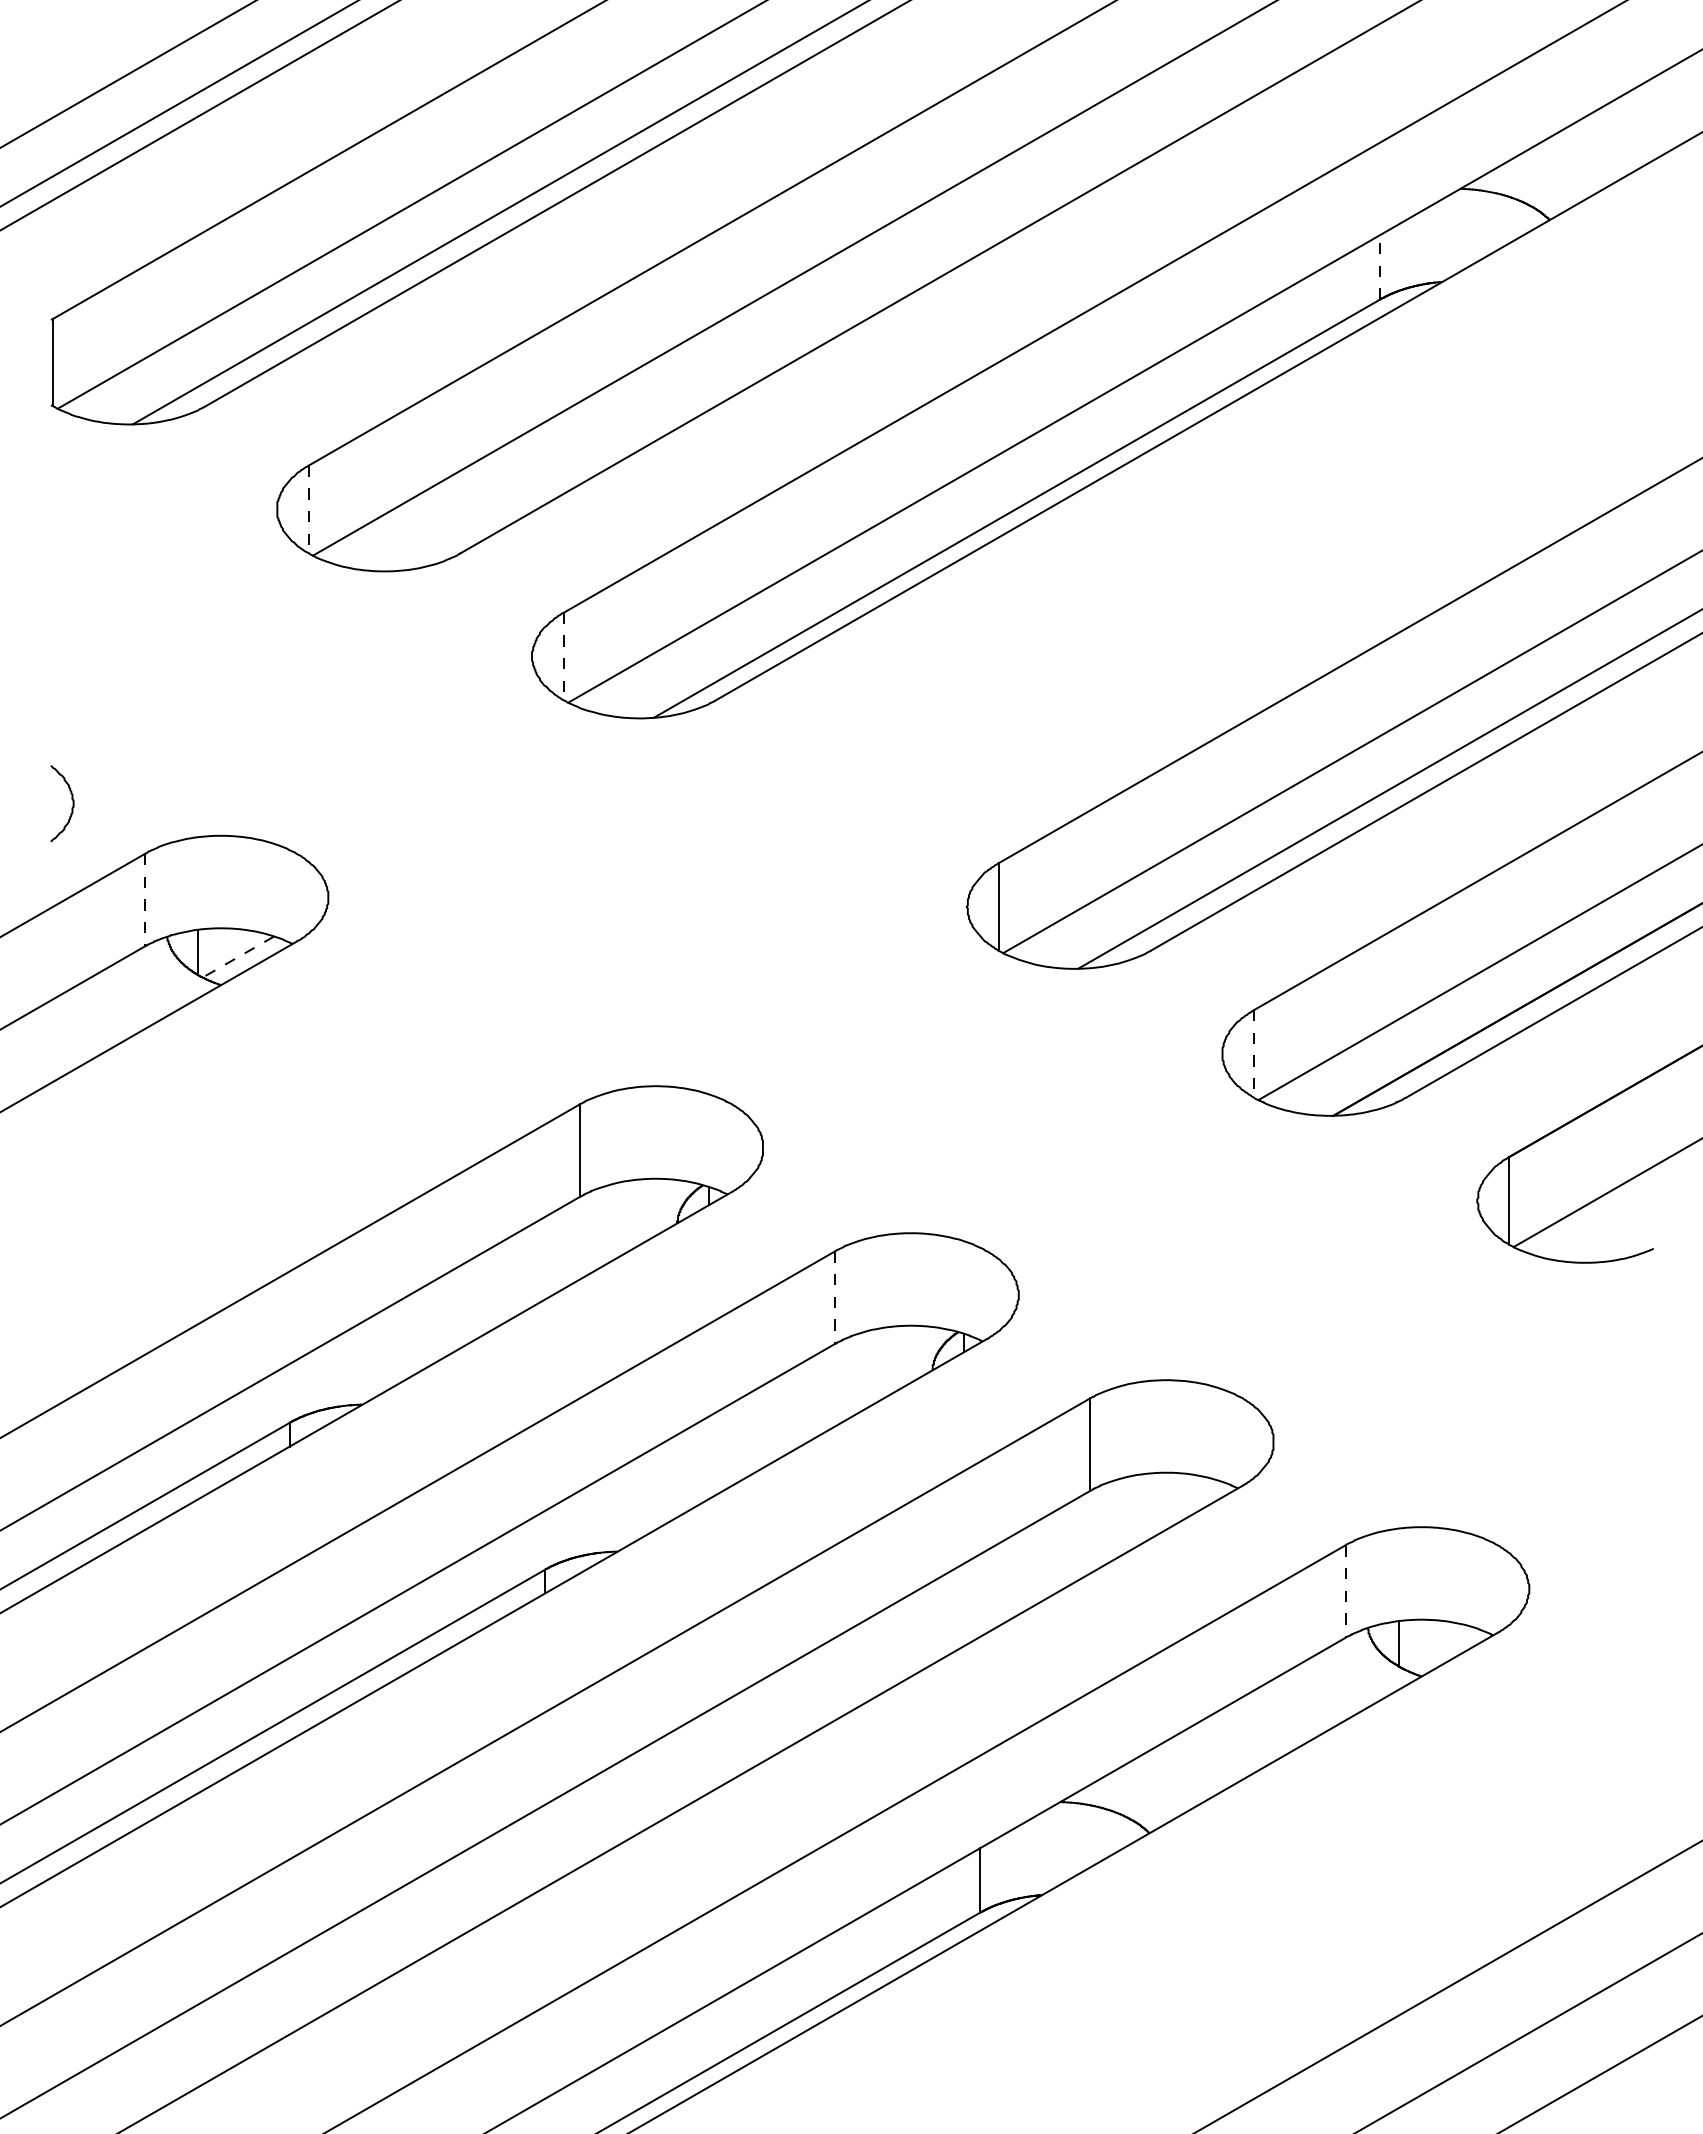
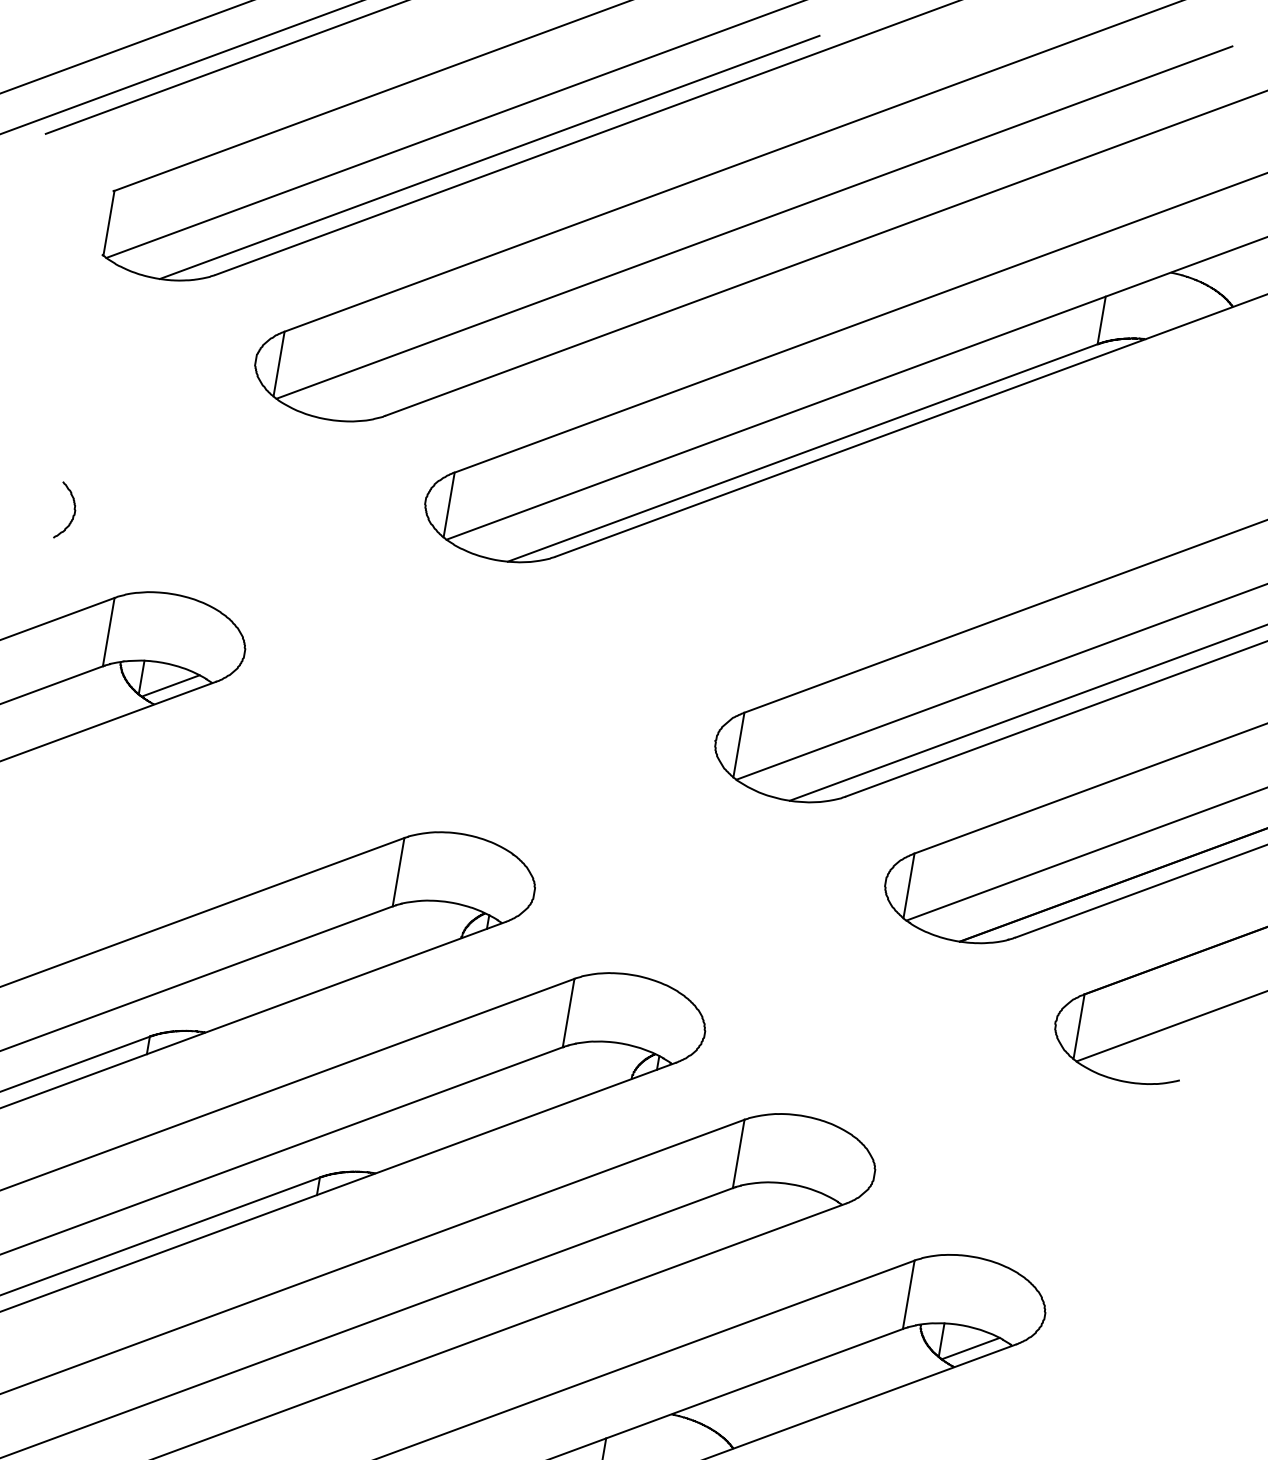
line: (1380, 266) -> (1101, 319), dashed -> solid
line: (308, 509) -> (279, 364), dashed -> solid
line: (563, 656) -> (448, 504), dashed -> solid
curve: (71, 799) -> (73, 509), moved
line: (144, 900) -> (108, 632), dashed -> solid
line: (238, 957) -> (170, 686), dashed -> solid
line: (1253, 1053) -> (908, 885), dashed -> solid
line: (835, 1298) -> (568, 1013), dashed -> solid
line: (1345, 1592) -> (908, 1295), dashed -> solid
line: (1438, 1647) -> (970, 1347), added

